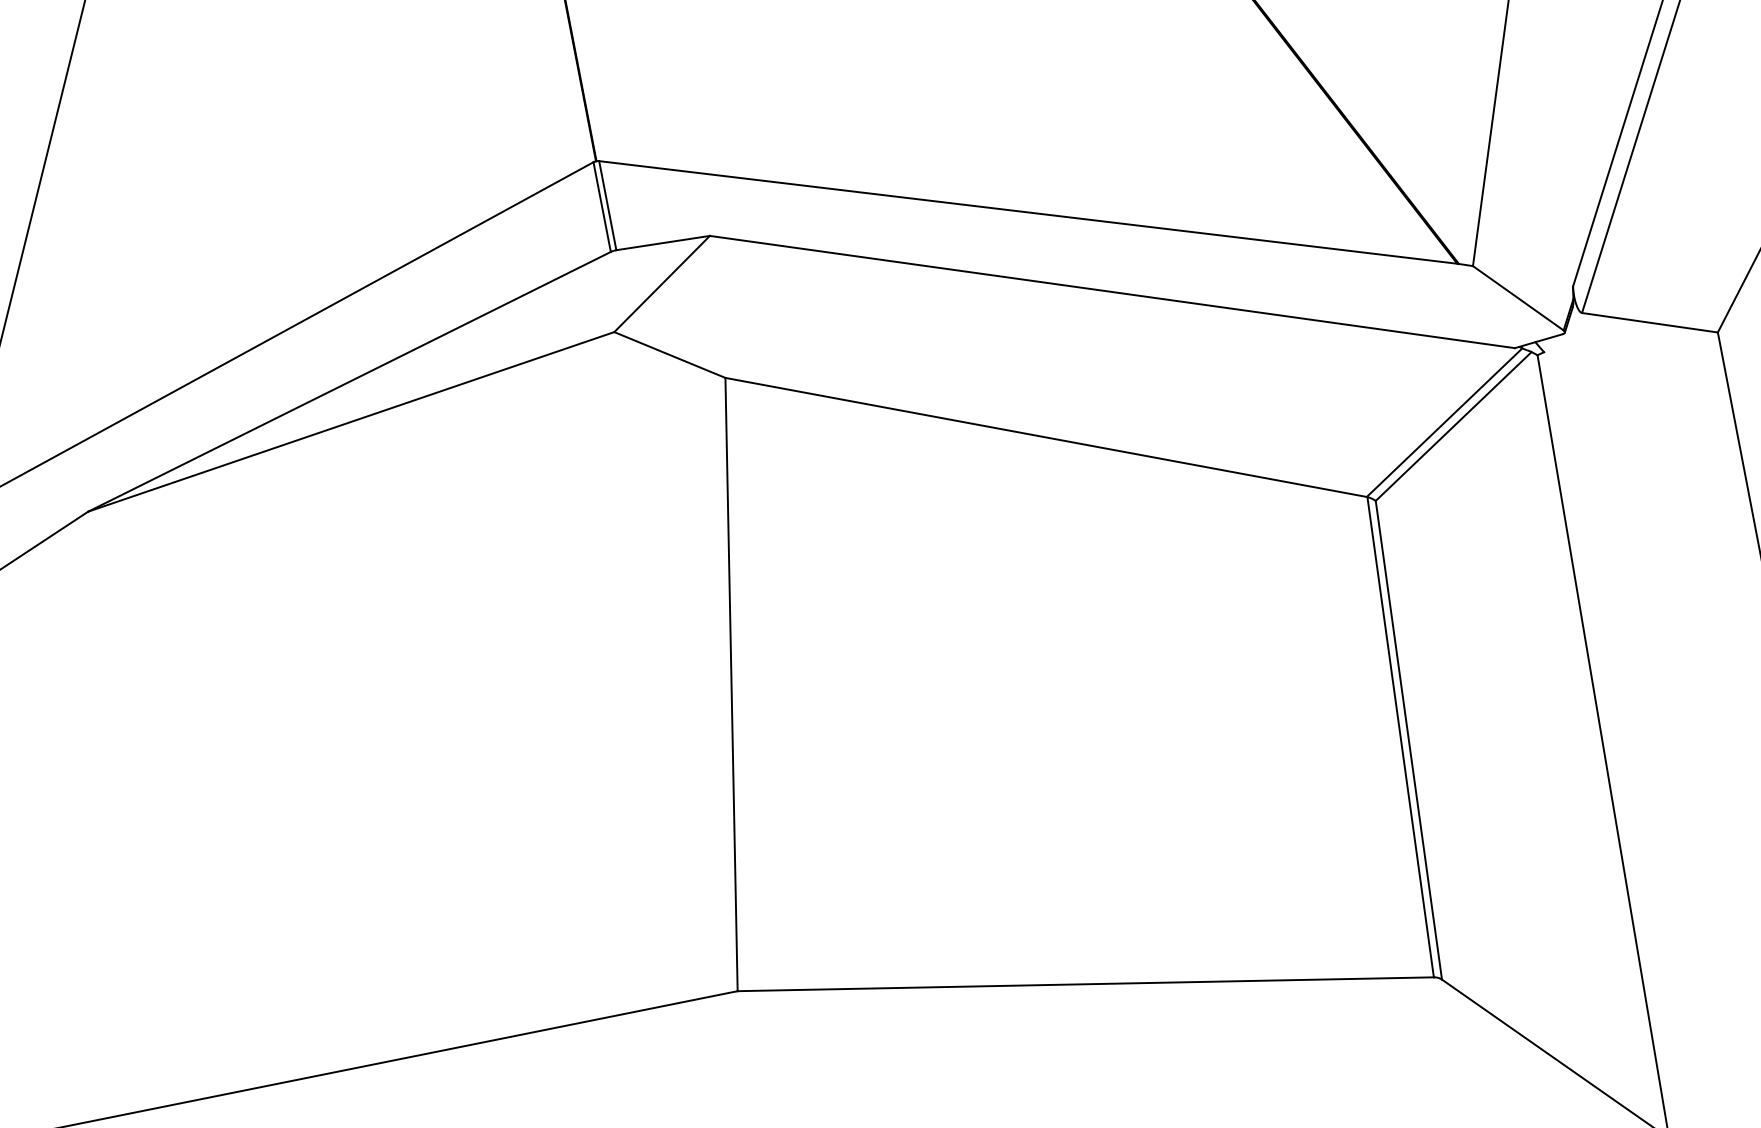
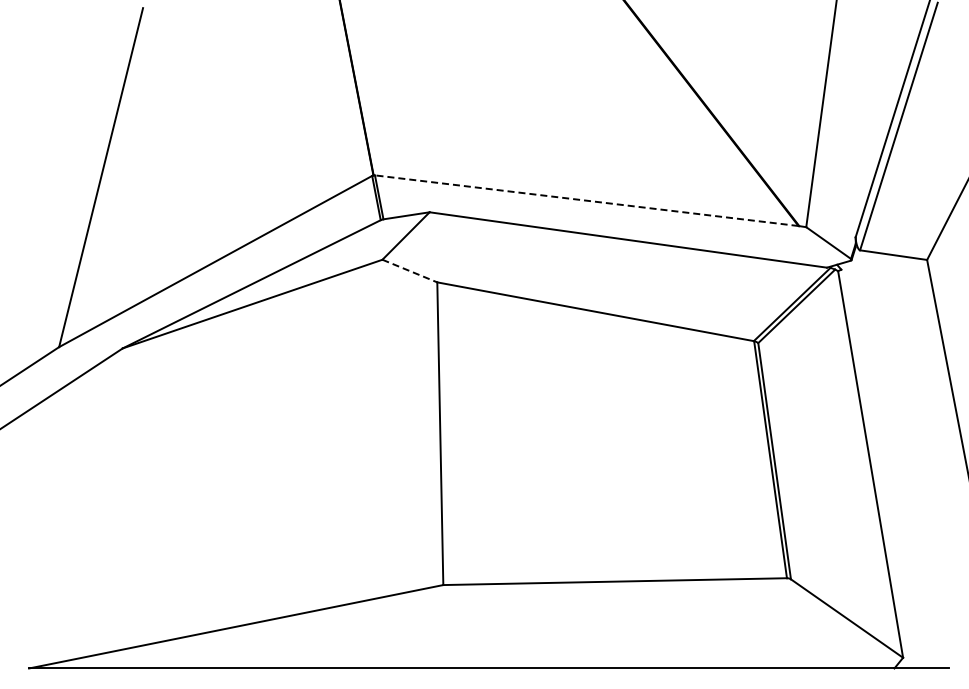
line: (1027, 212) -> (586, 200), solid -> dashed
line: (669, 355) -> (409, 271), solid -> dashed

